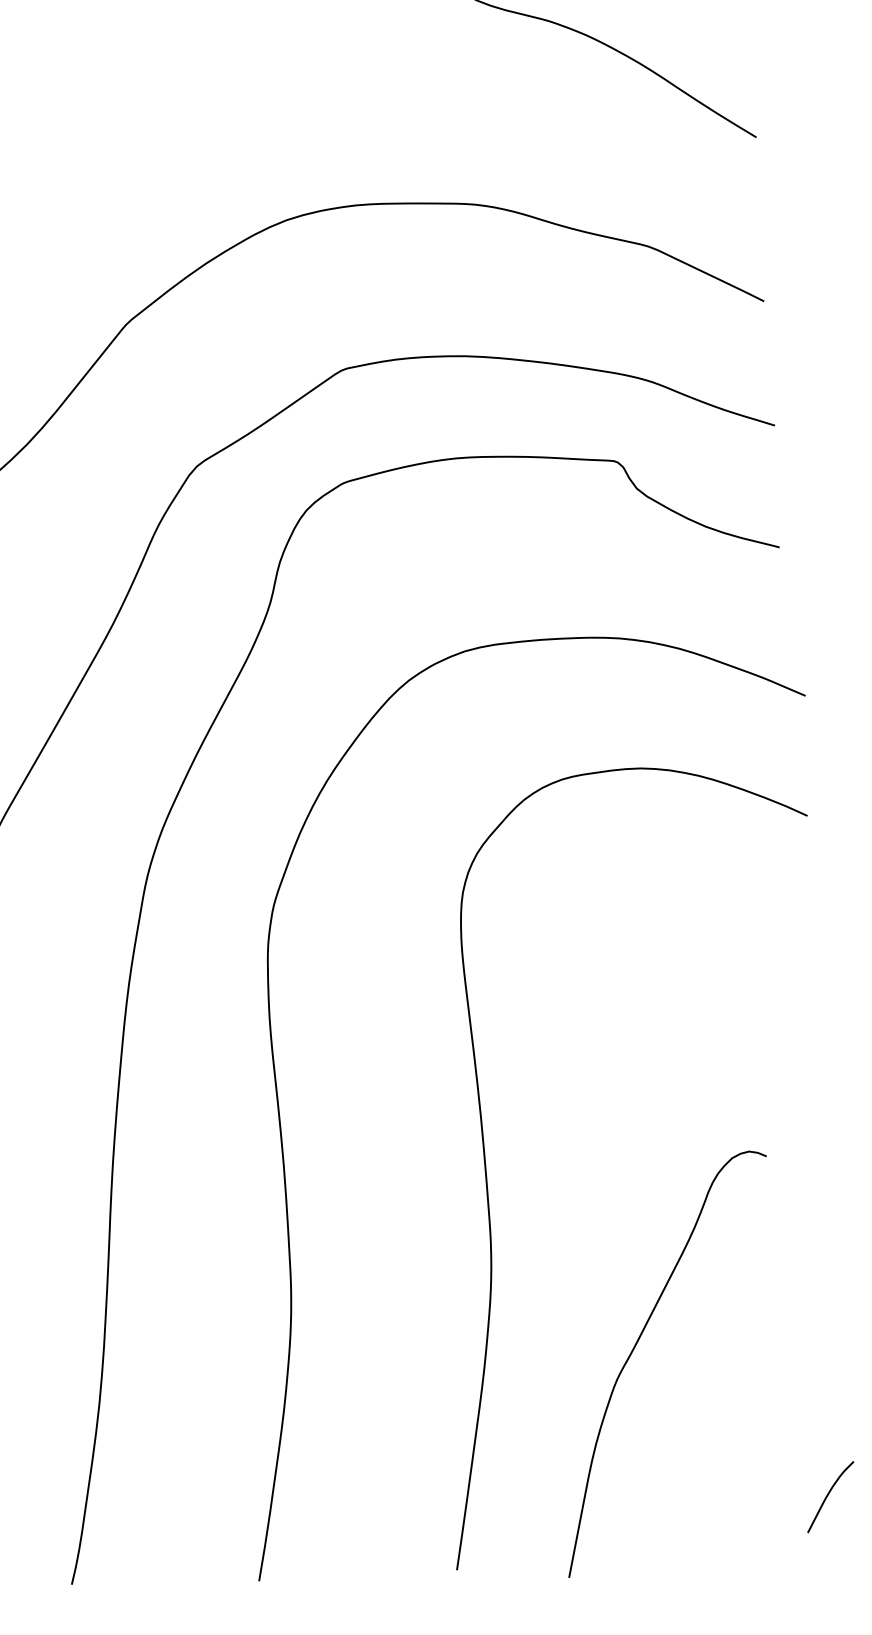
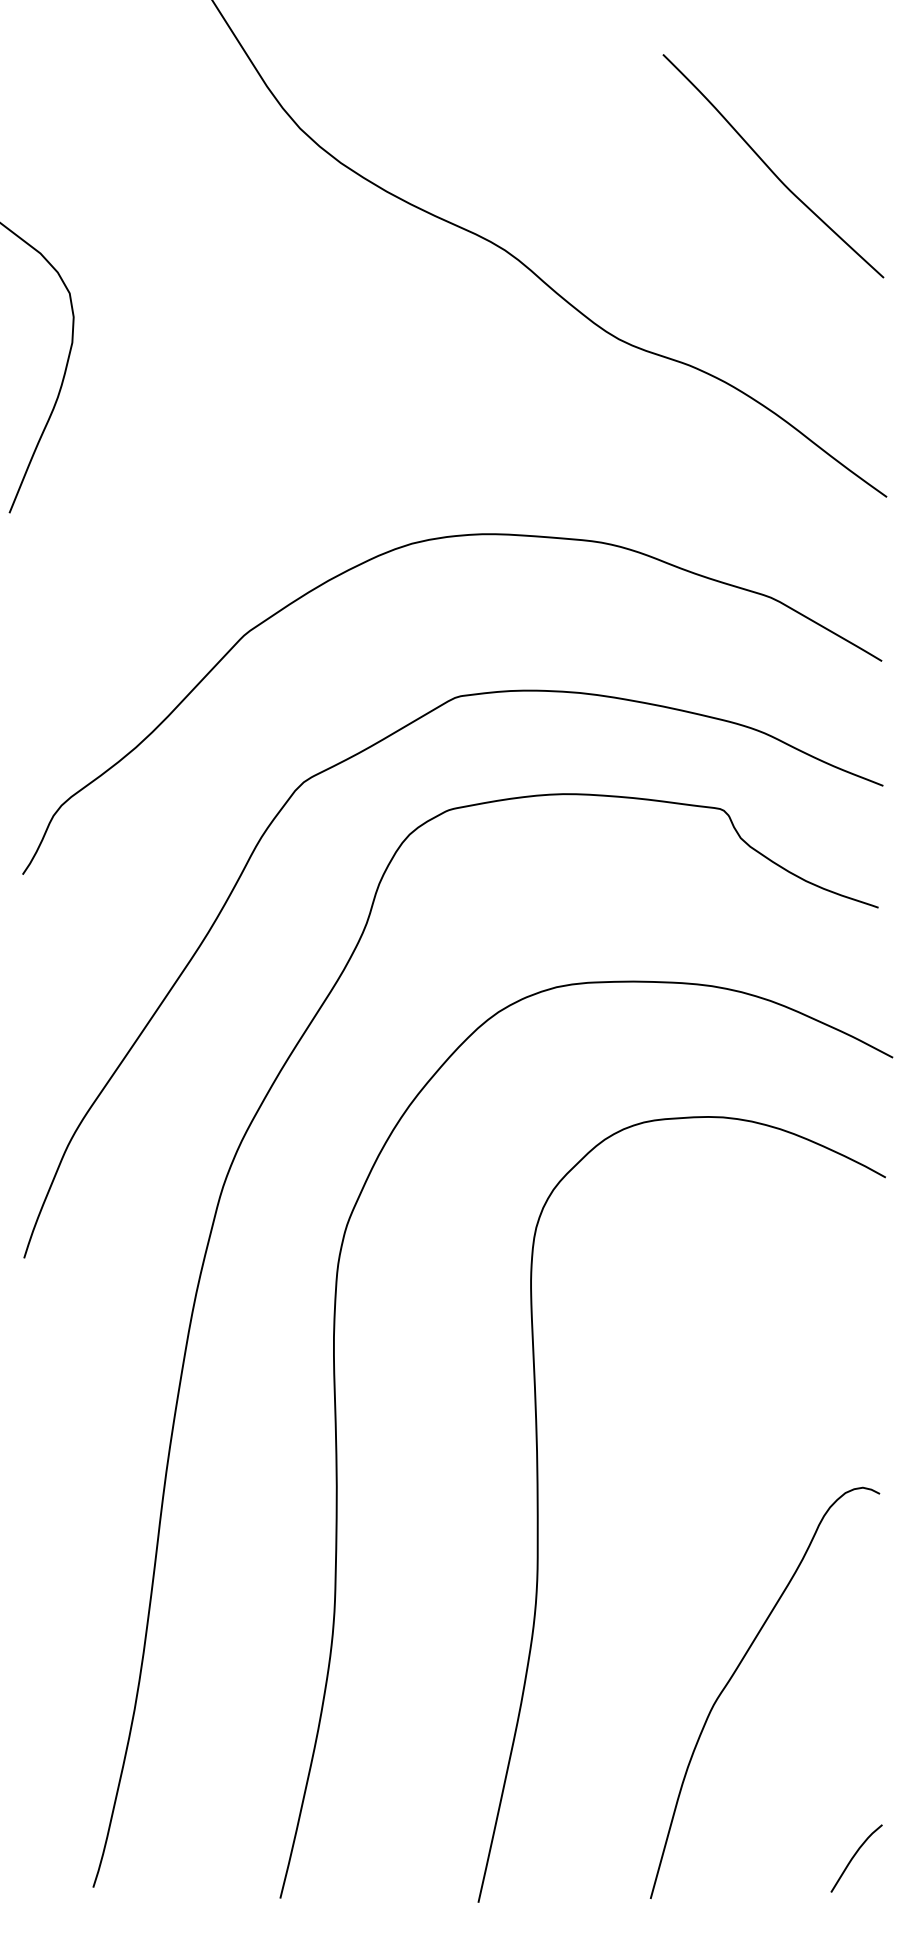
curve: (634, 1349) -> (733, 1676), moved

